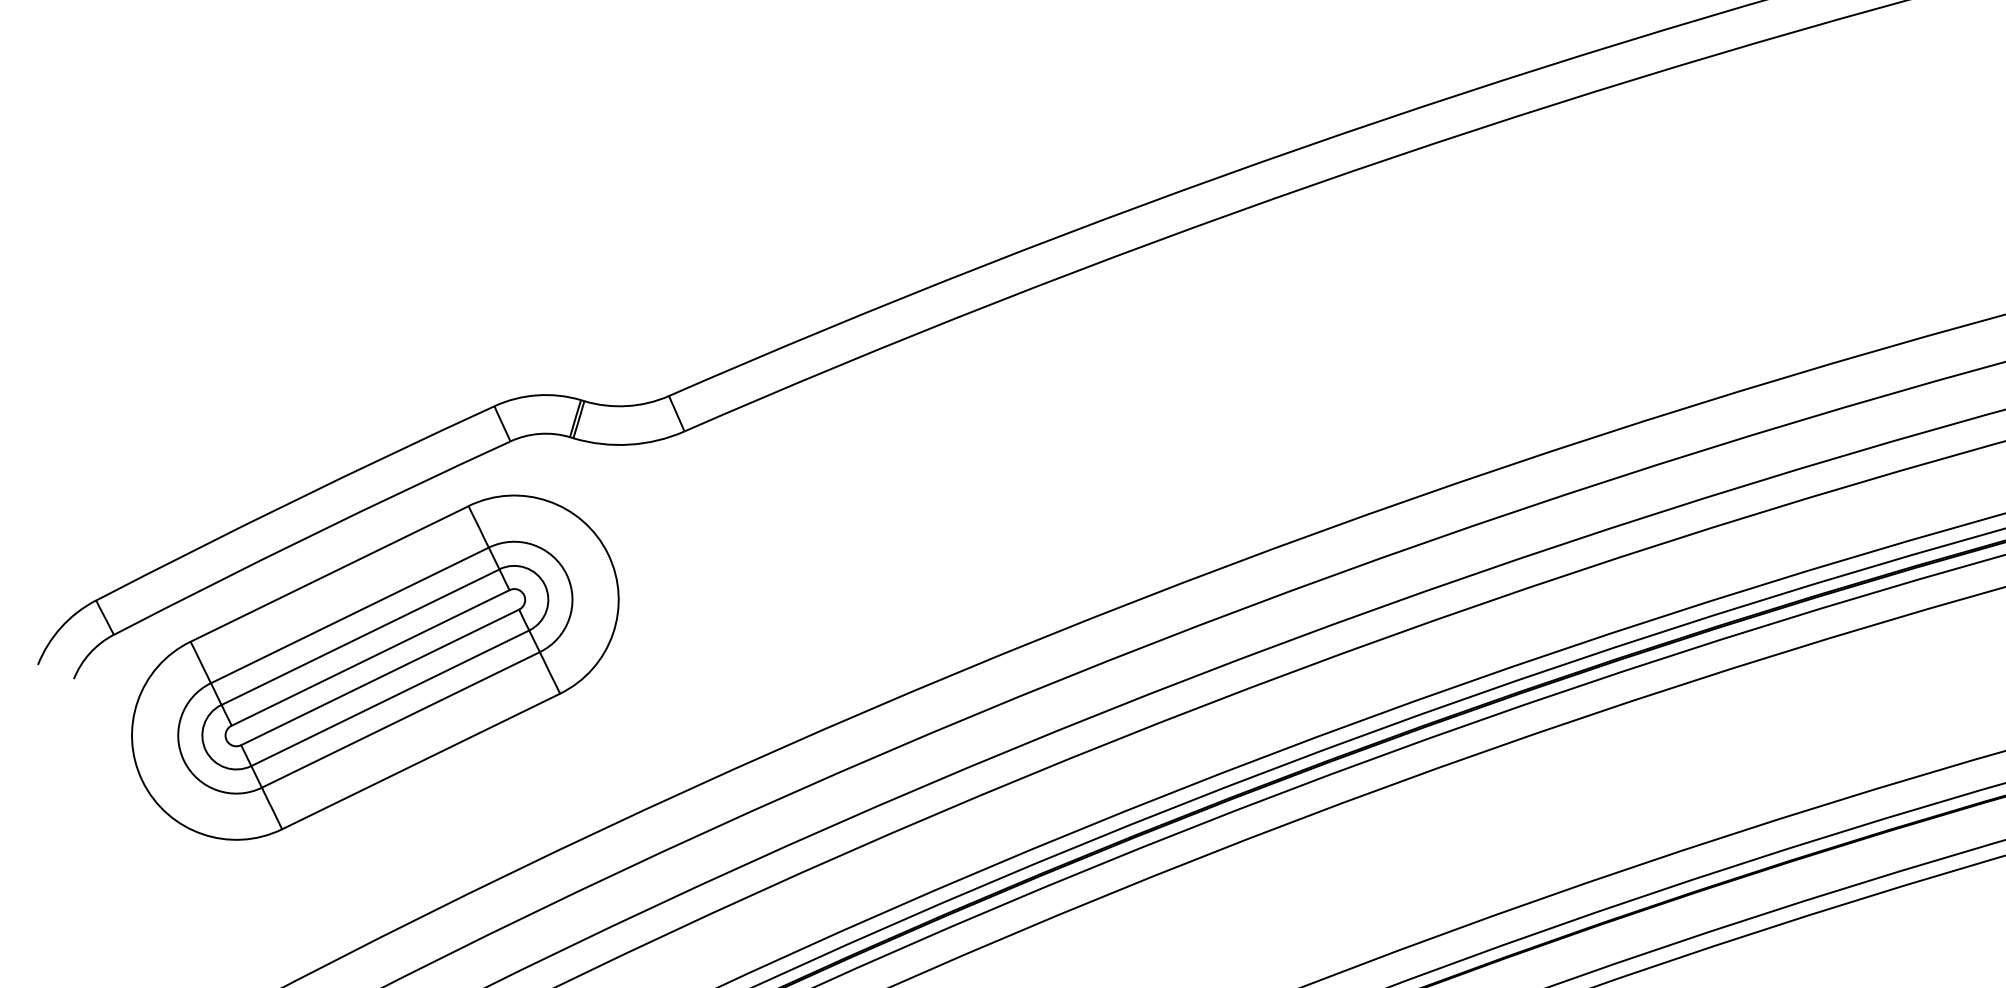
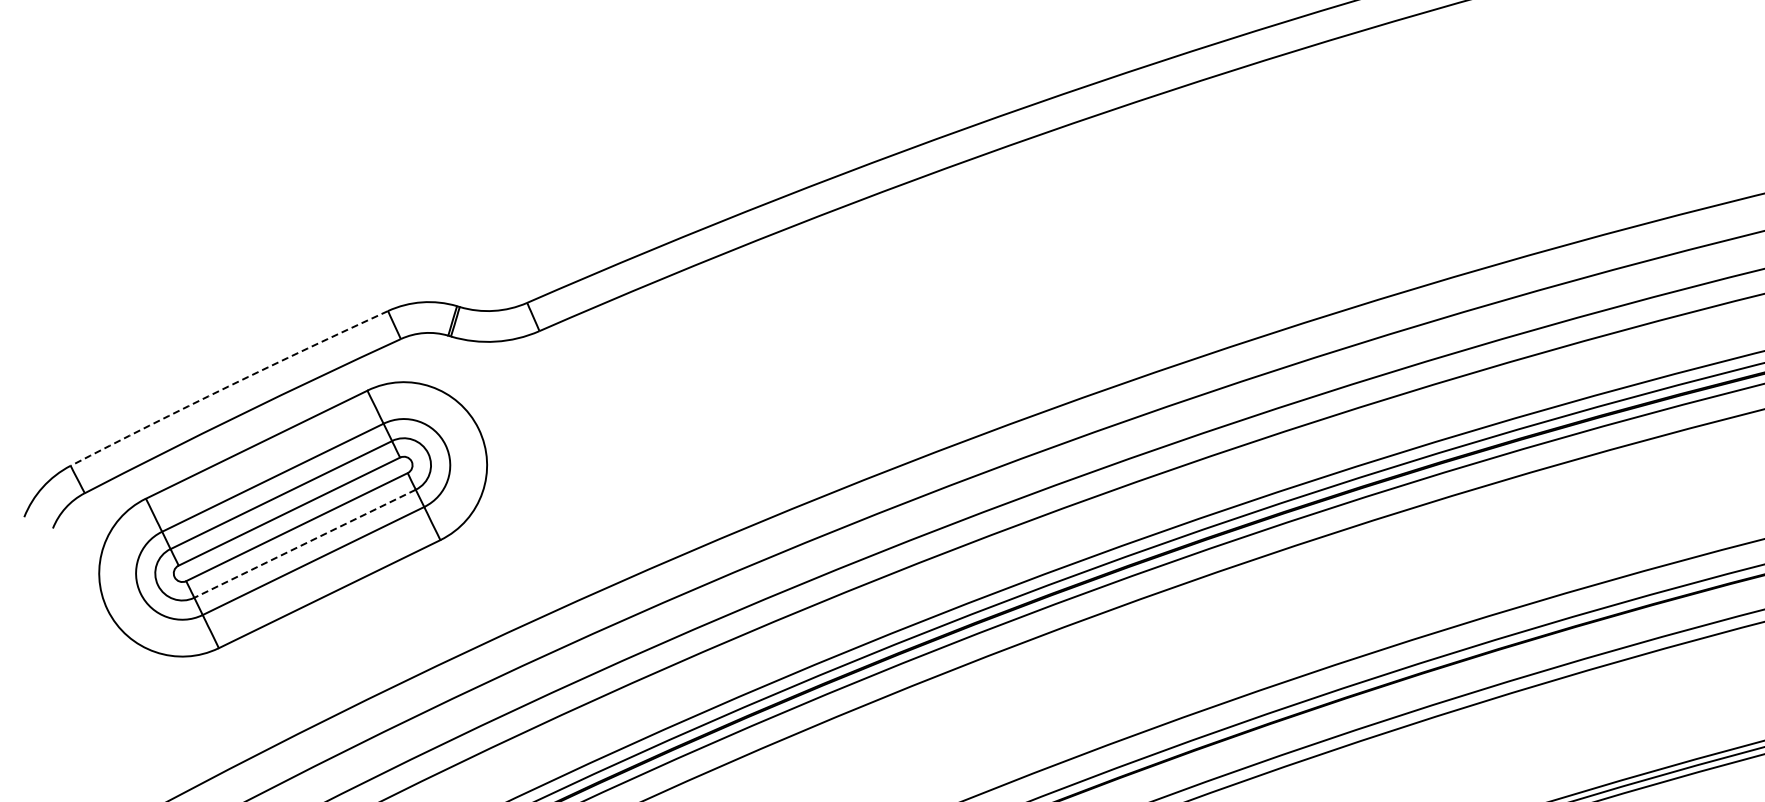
arc: (294, 500) -> (228, 386), solid -> dashed
line: (389, 699) -> (304, 544), solid -> dashed

